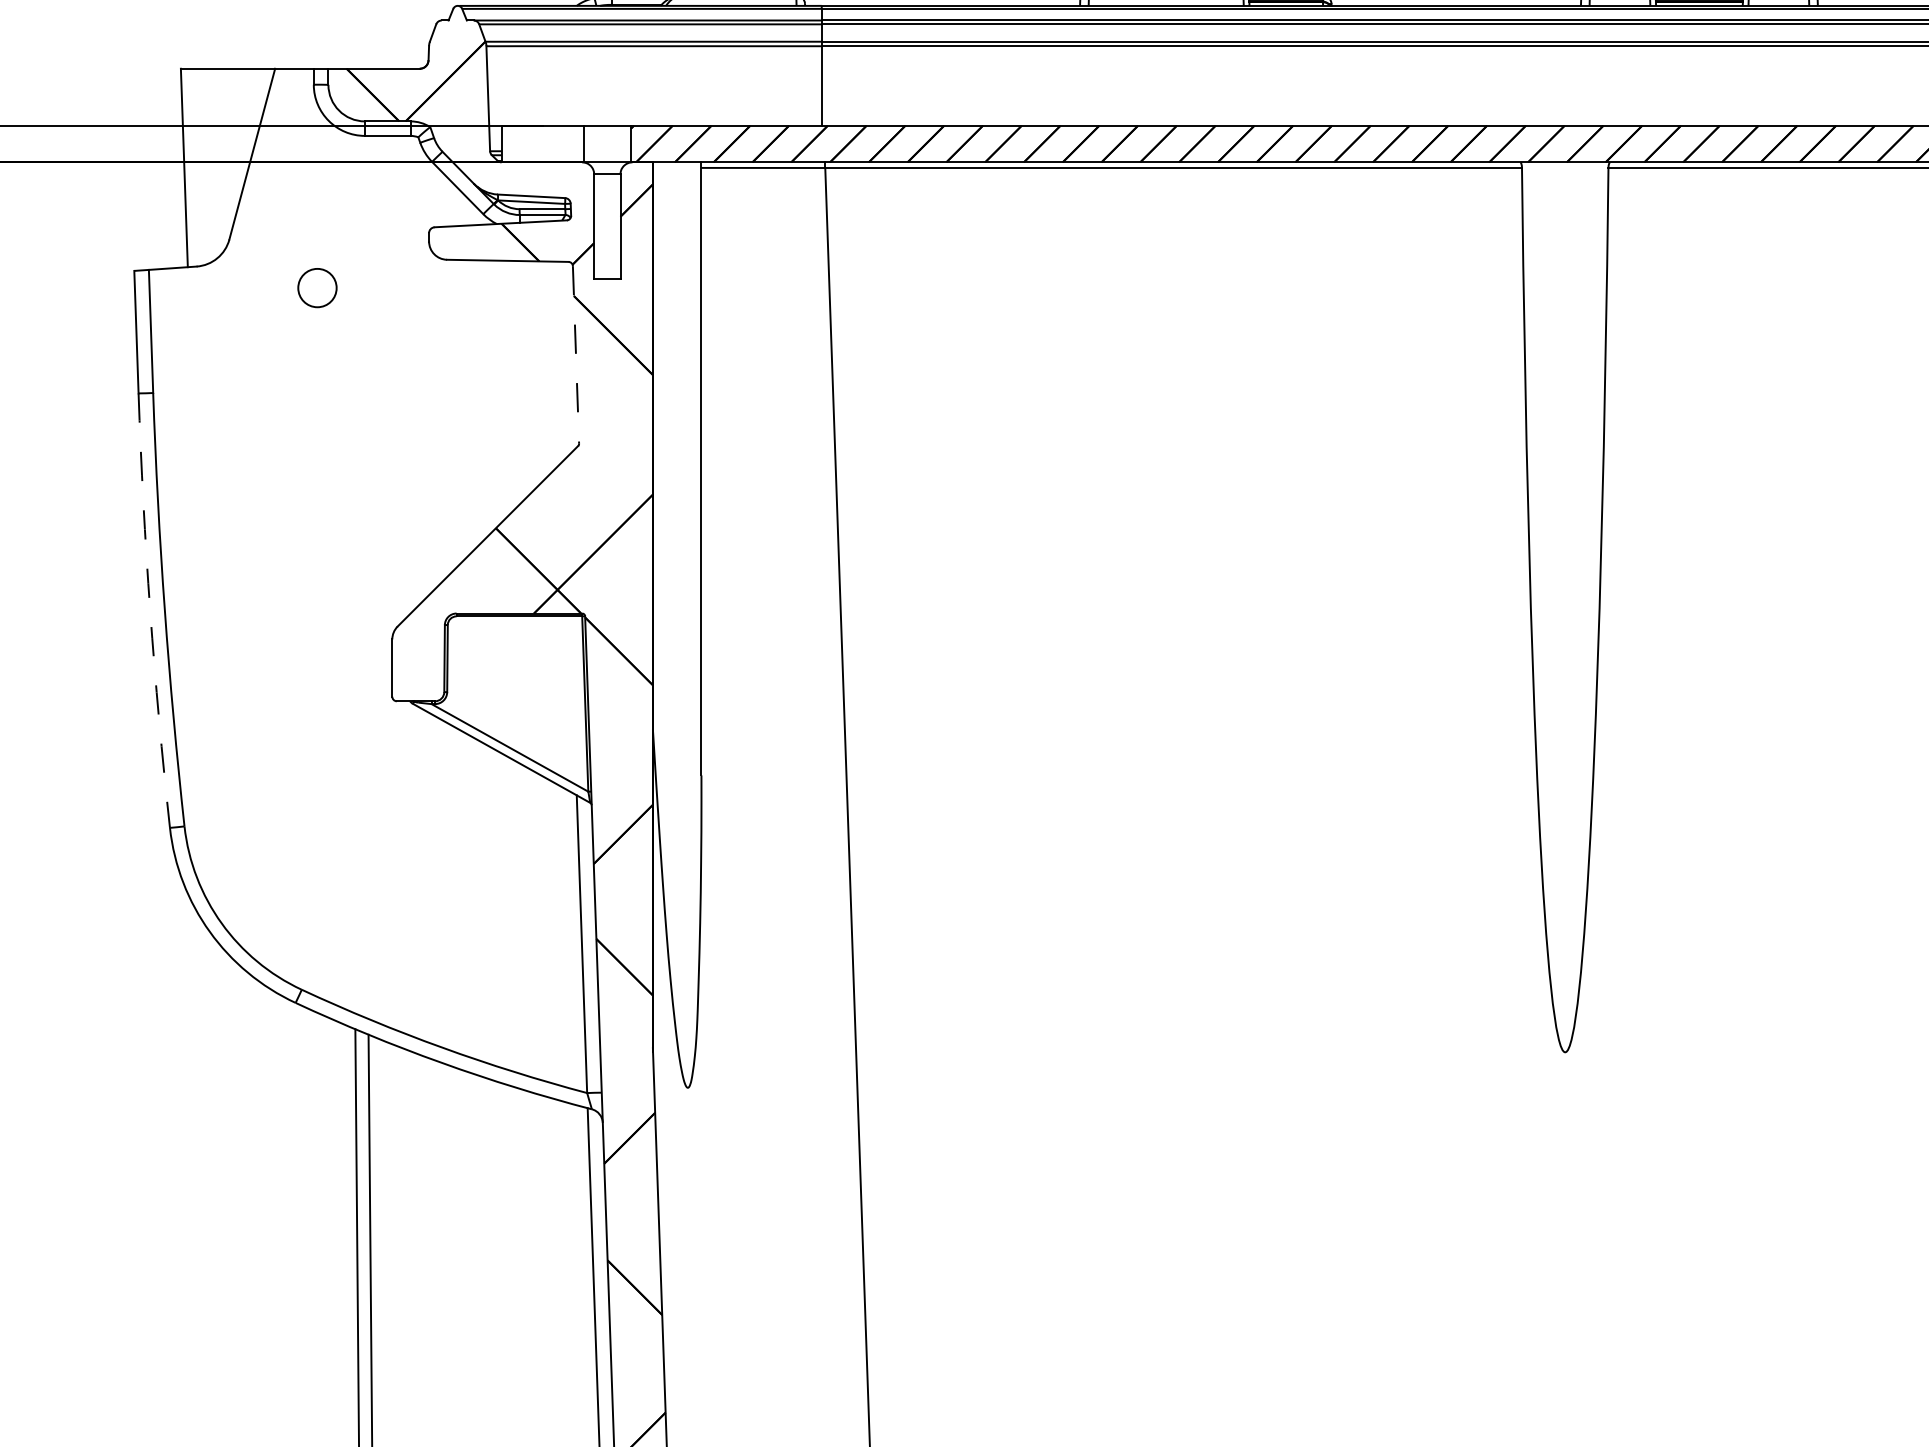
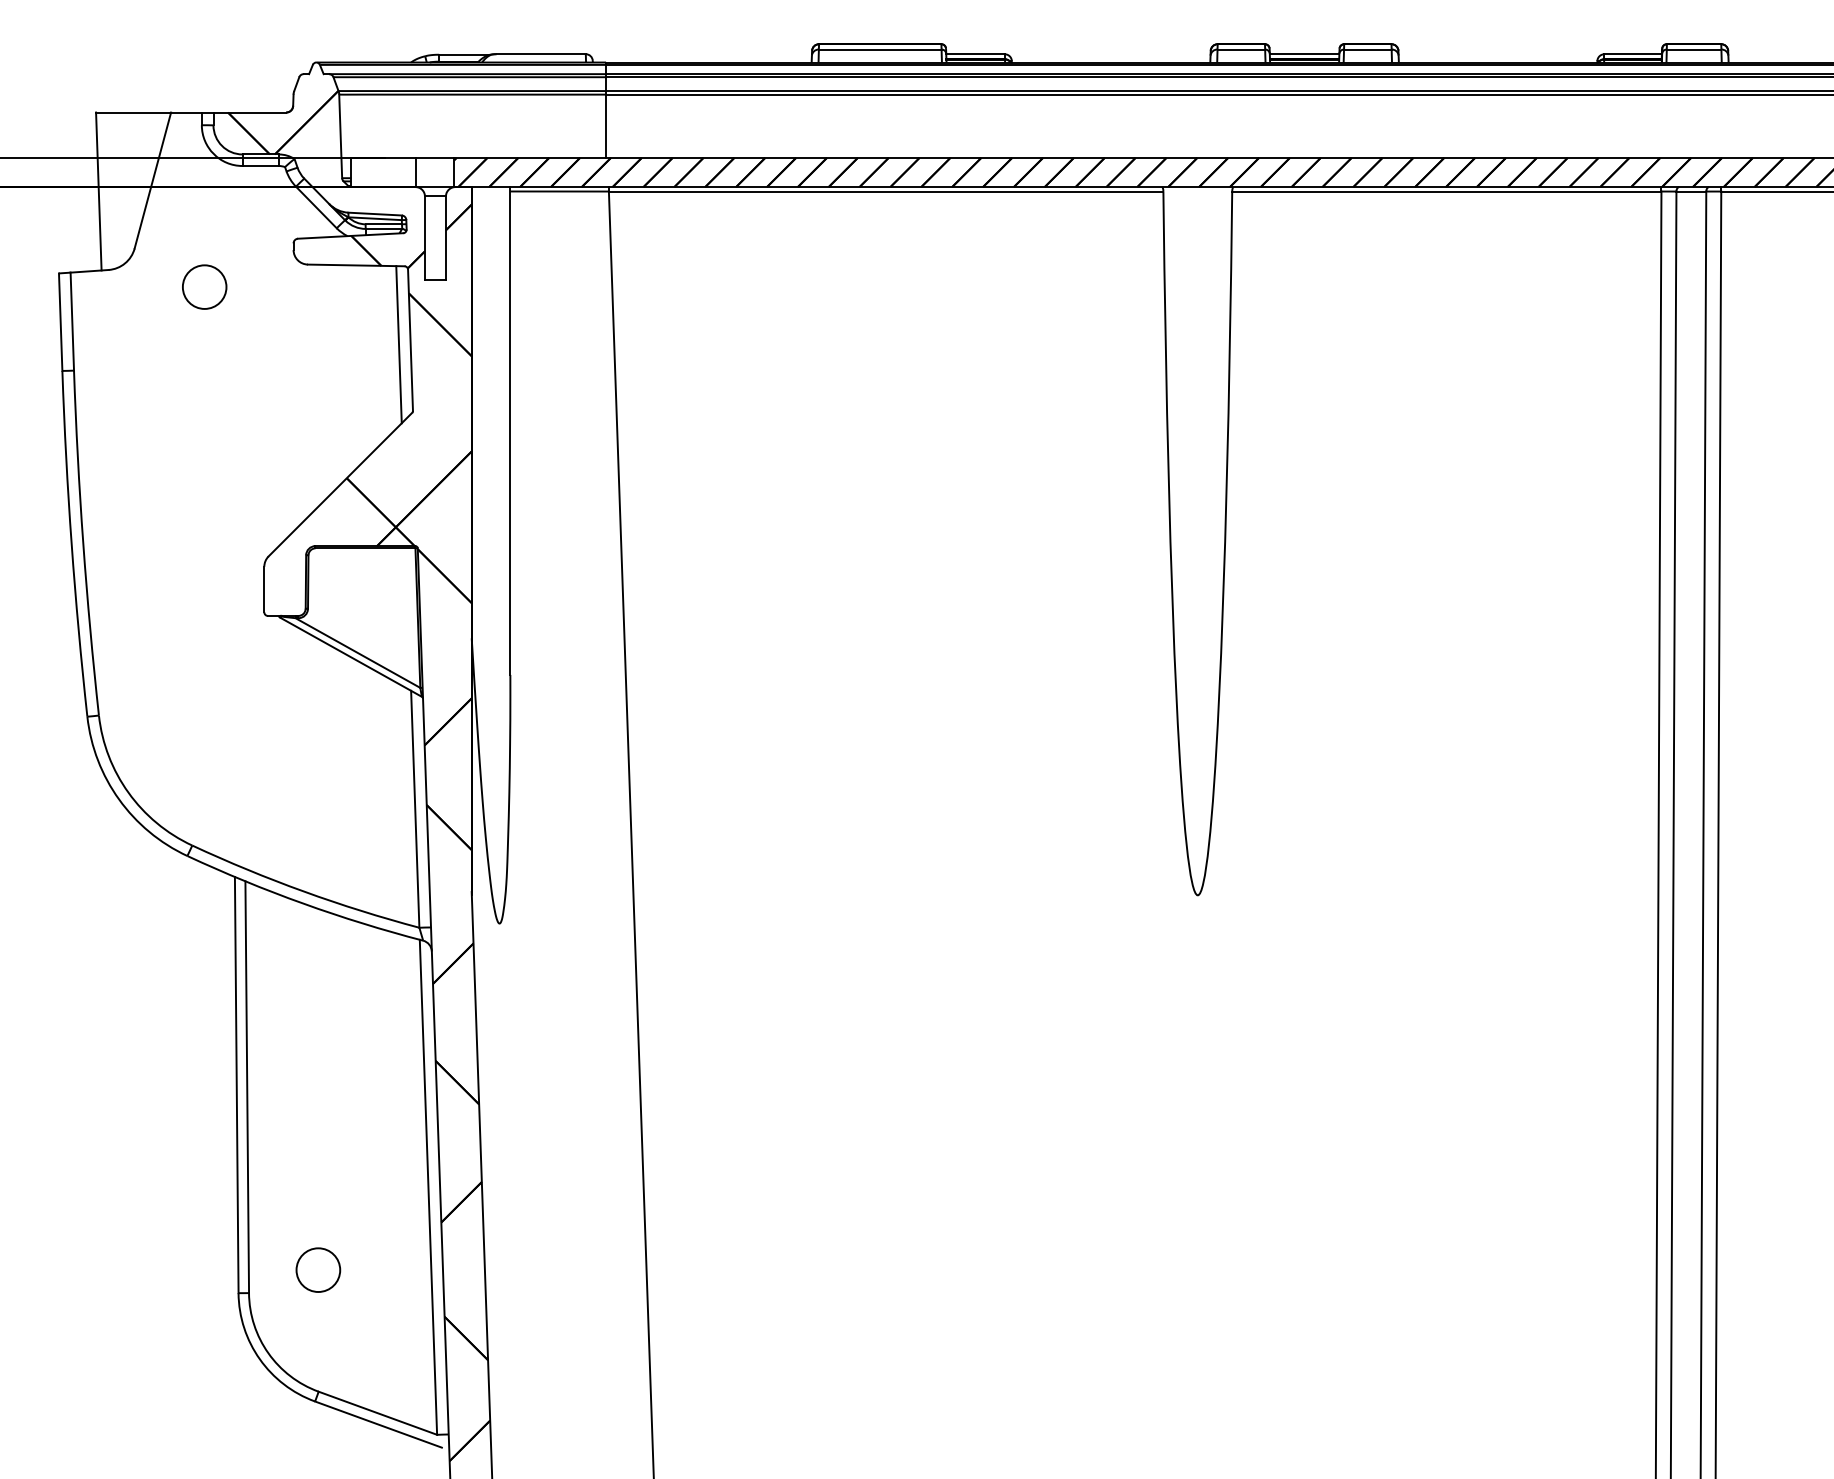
circle: (317, 287) -> (204, 286), size x1.43
line: (575, 355) -> (410, 340), dashed -> solid
line: (560, 360) -> (398, 344), added
arc: (150, 611) -> (71, 544), dashed -> solid

